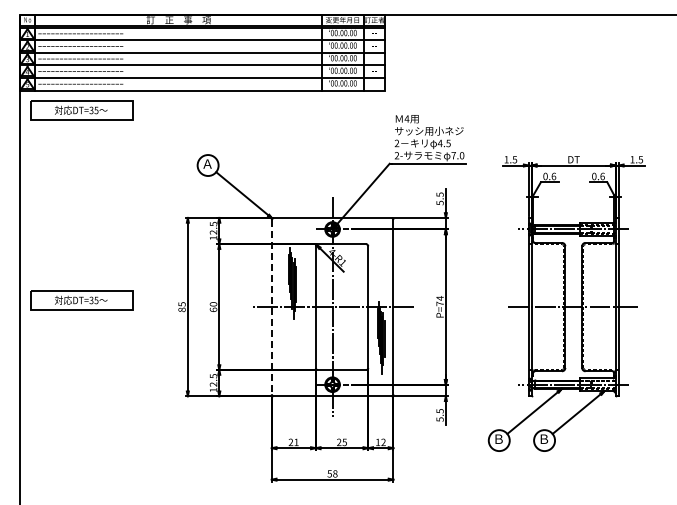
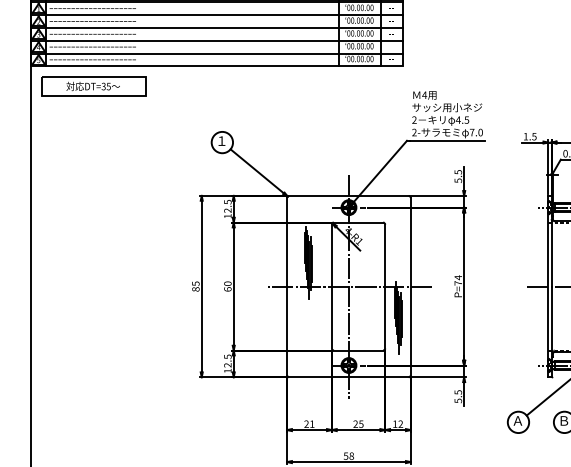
text: (207, 164) -> (221, 141), Ａ -> １
part: (81, 300) -> (93, 279), removed
line: (271, 307) -> (286, 286), dashed -> solid
text: (498, 438) -> (517, 420), Ｂ -> Ａ

